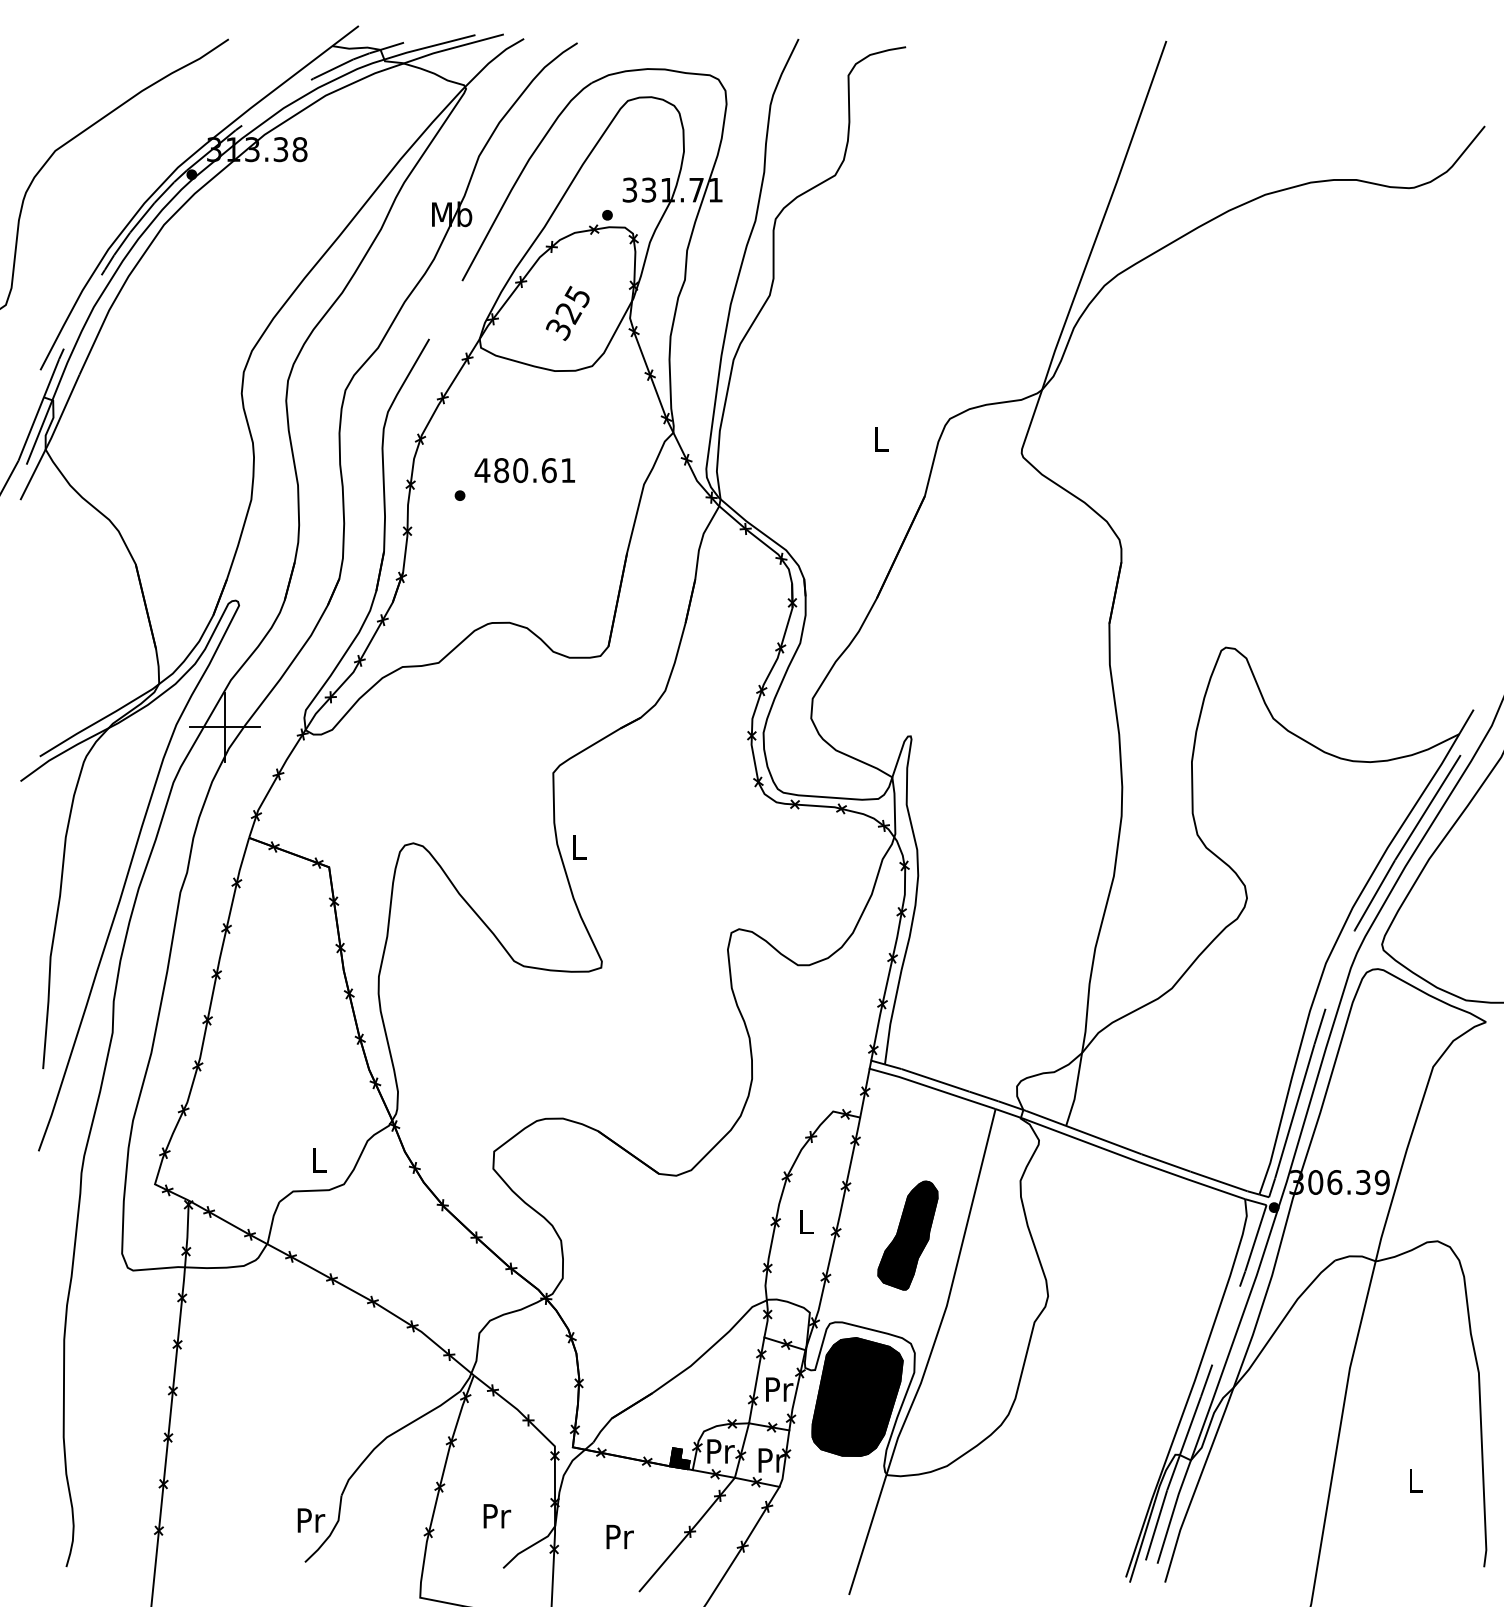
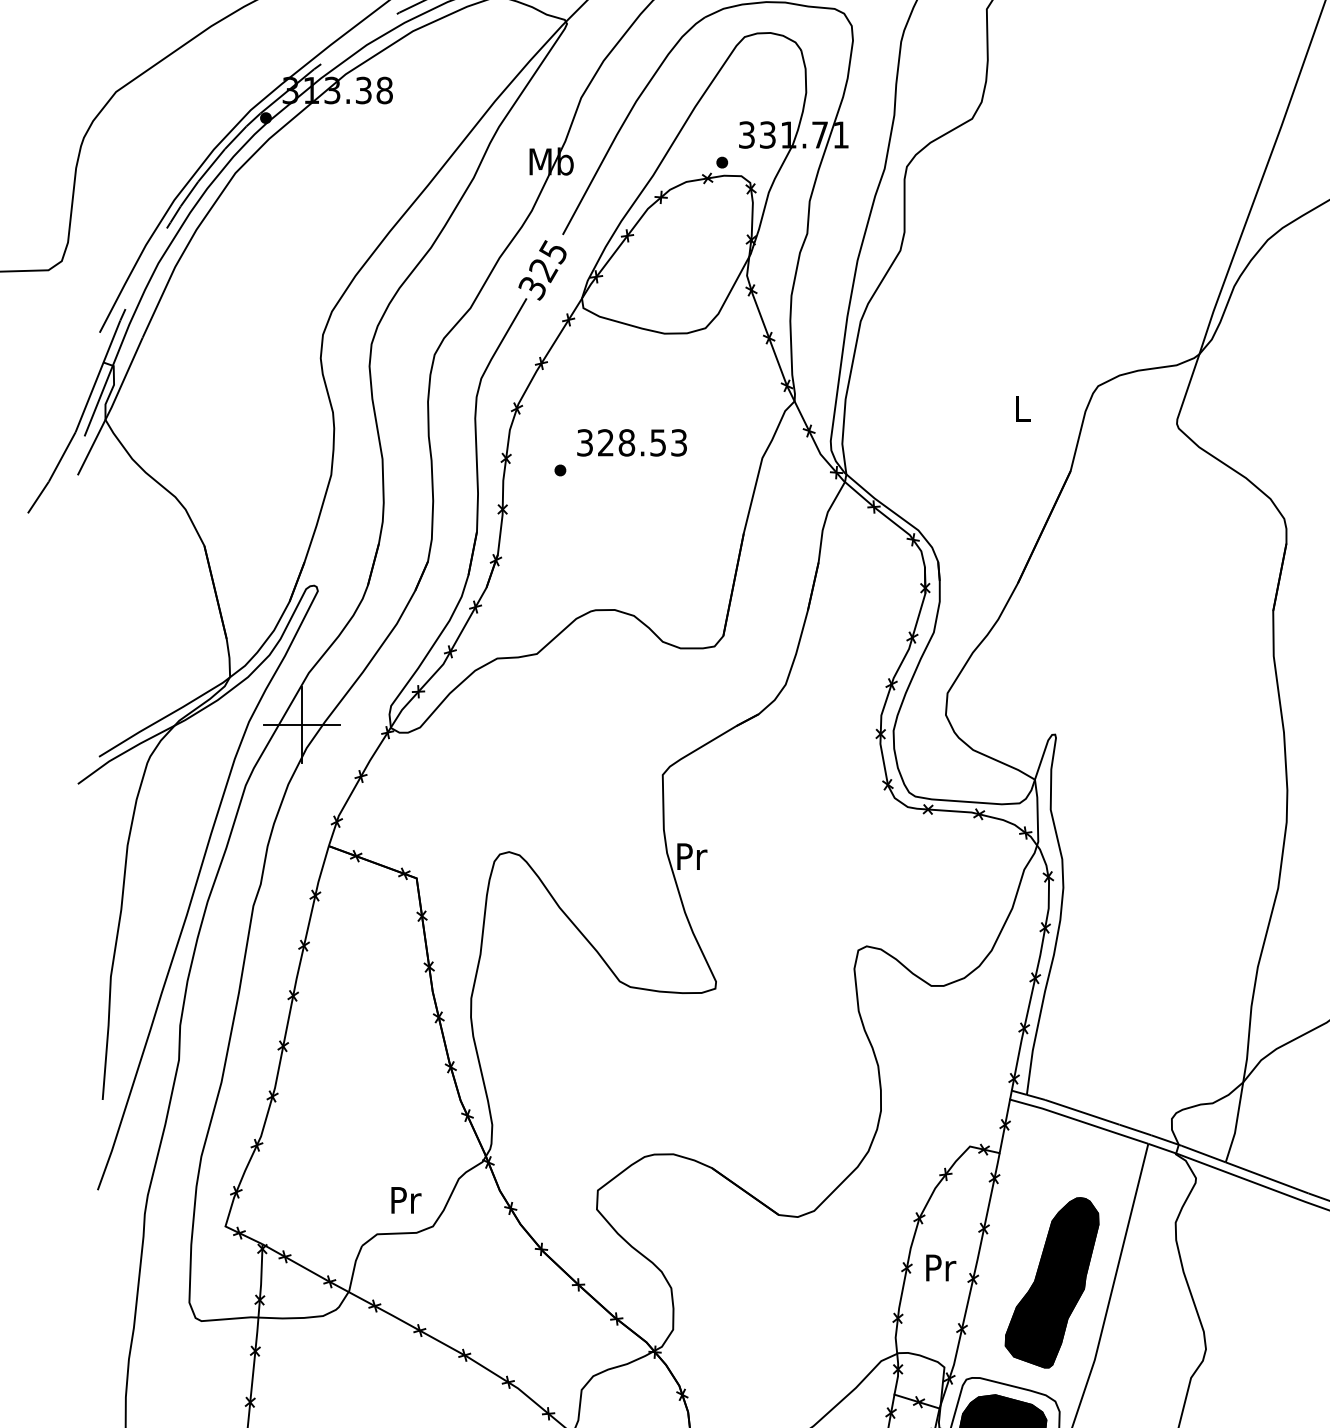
text: (567, 312) -> (542, 269), moved
text: (524, 470) -> (631, 442), 480.61 -> 328.53
text: (579, 847) -> (691, 856), L -> Pr
text: (319, 1160) -> (406, 1200), L -> Pr
text: (806, 1222) -> (940, 1268), L -> Pr
part: (907, 1235) -> (1051, 1282), size x1.43

